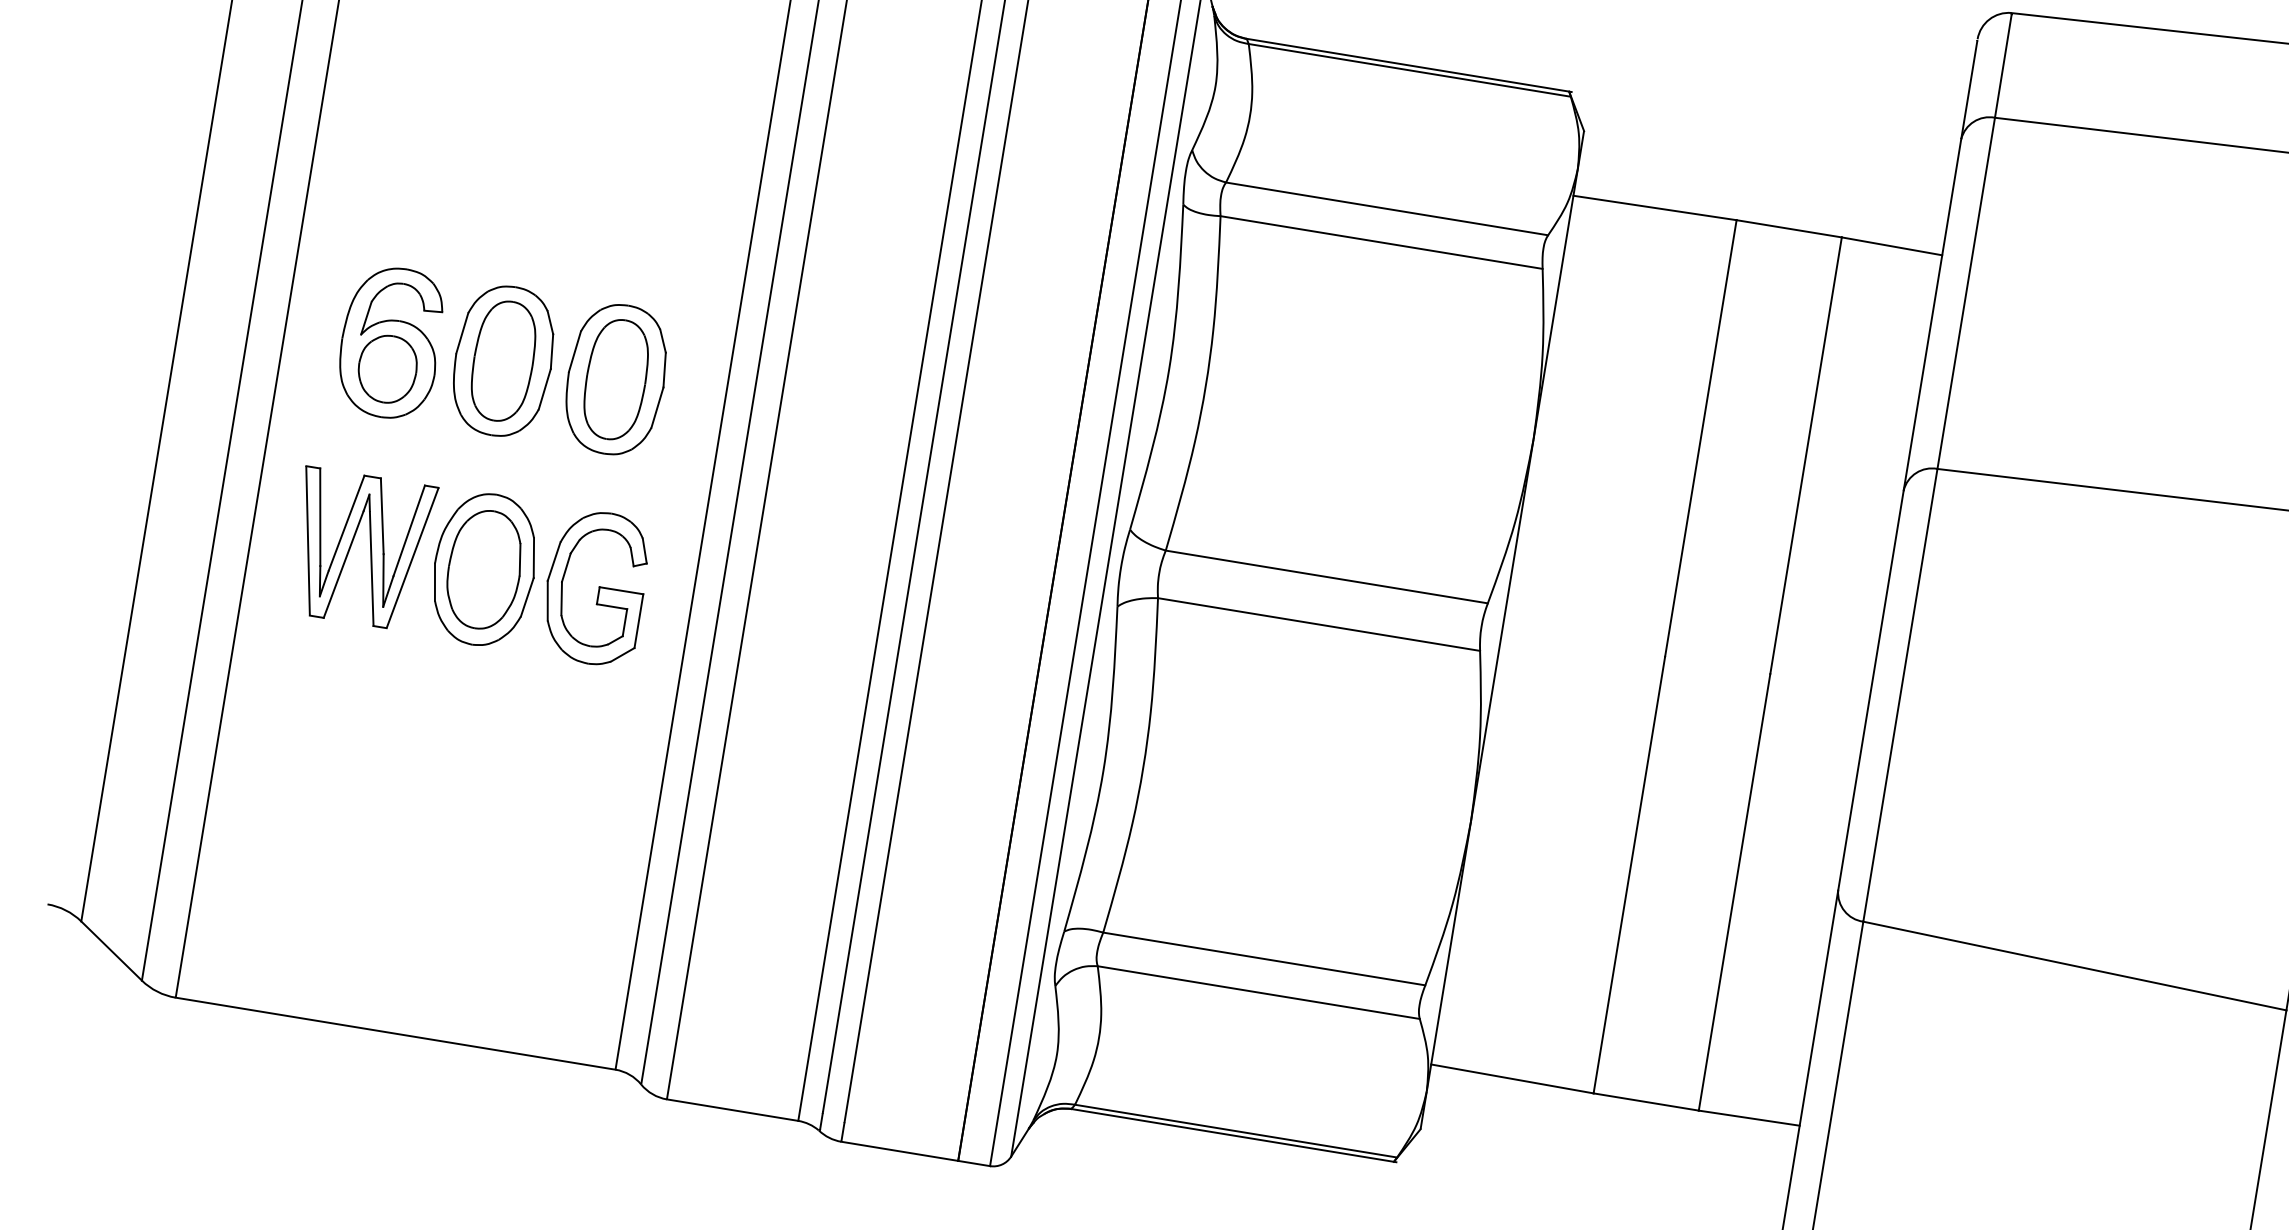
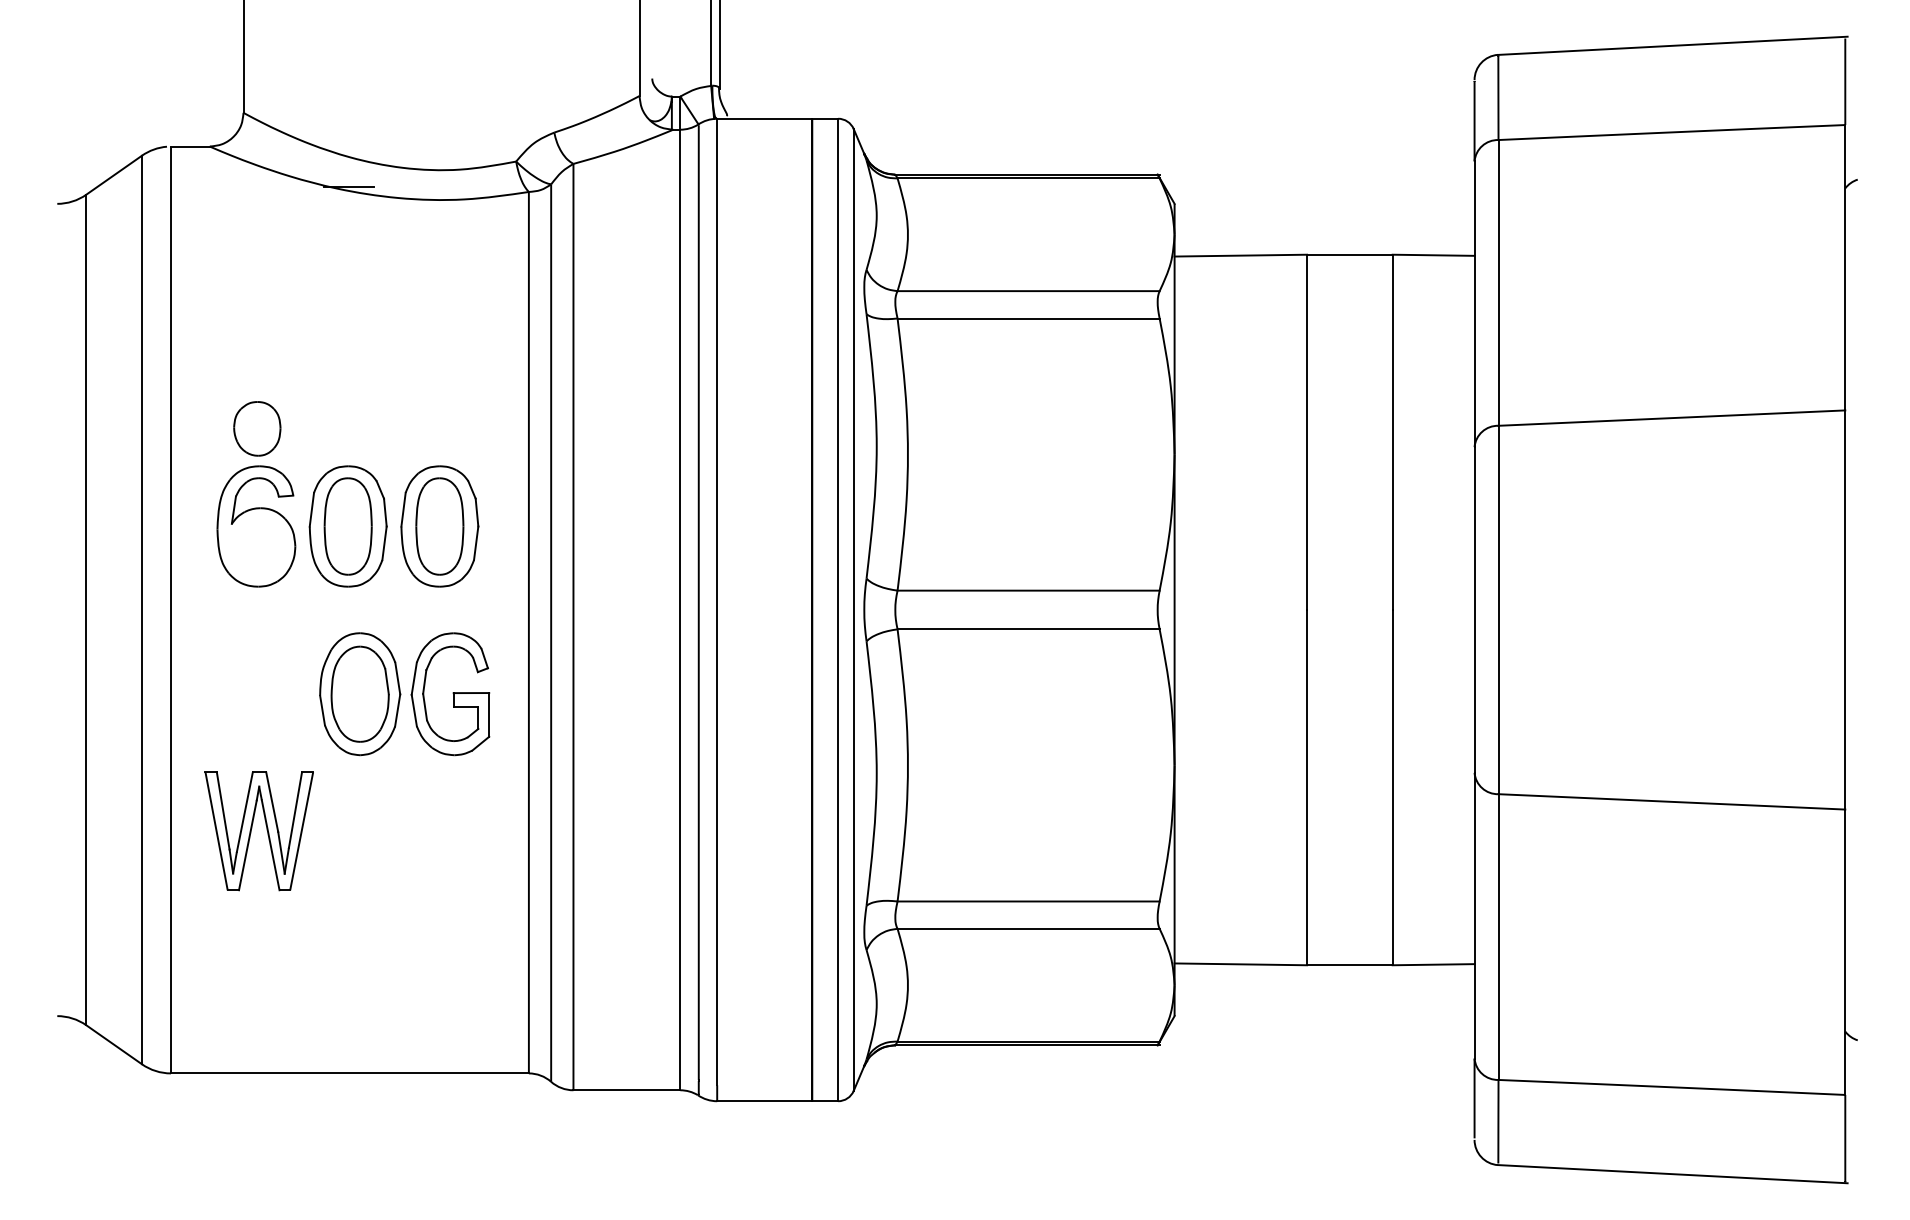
part: (387, 368) -> (257, 428), moved
part: (352, 544) -> (252, 828), moved

